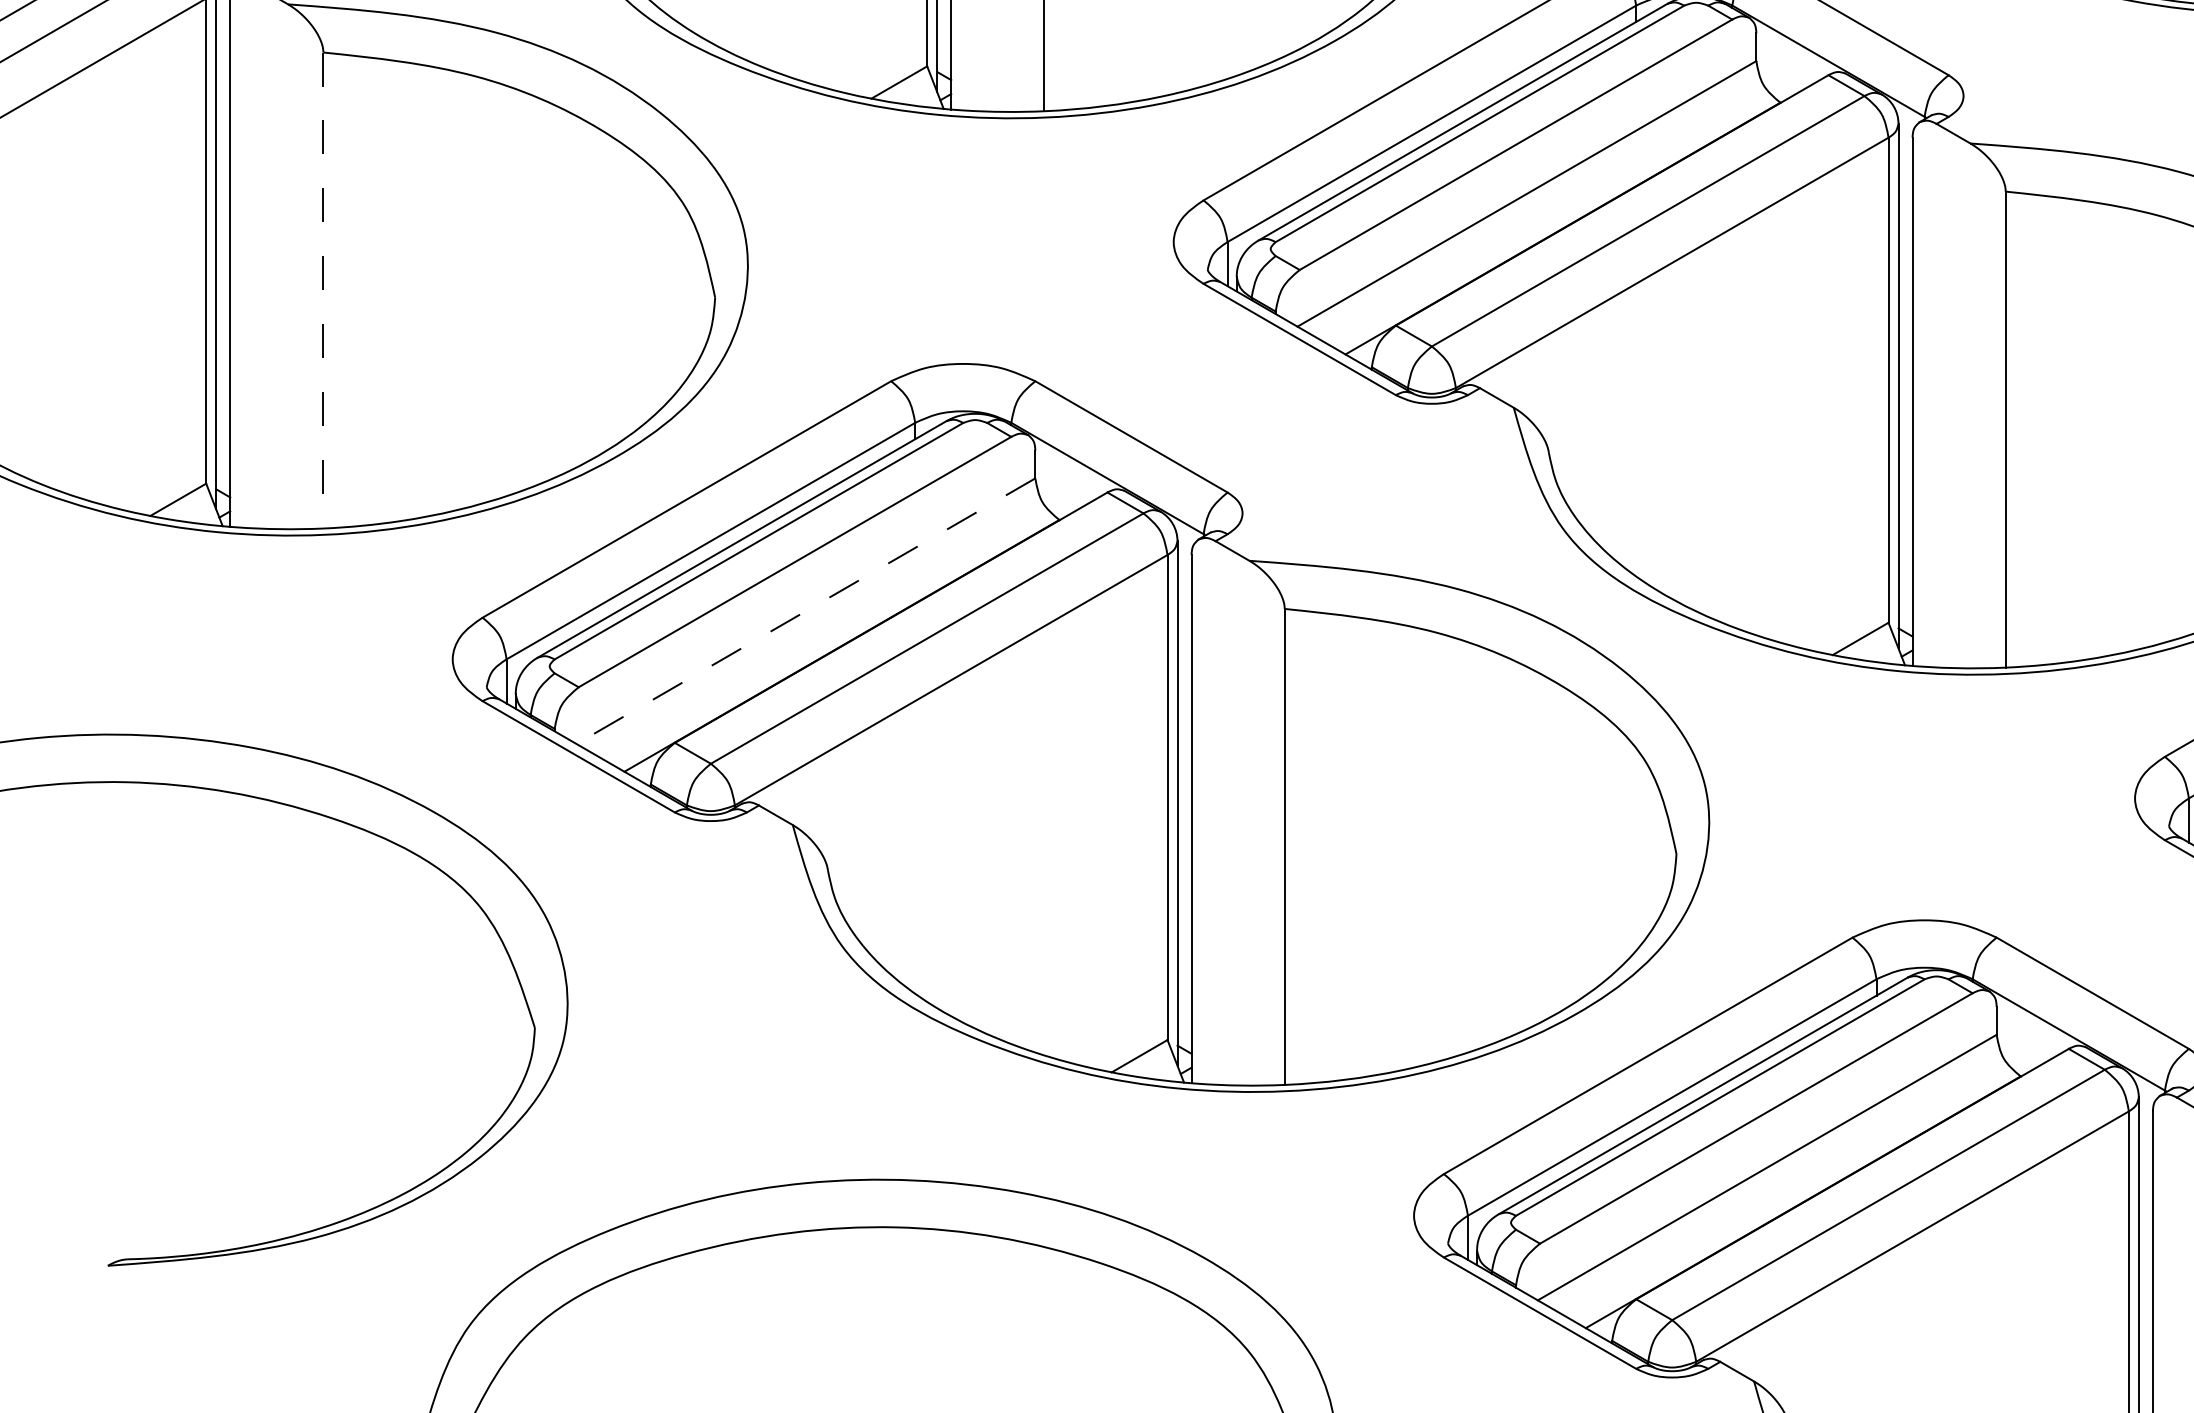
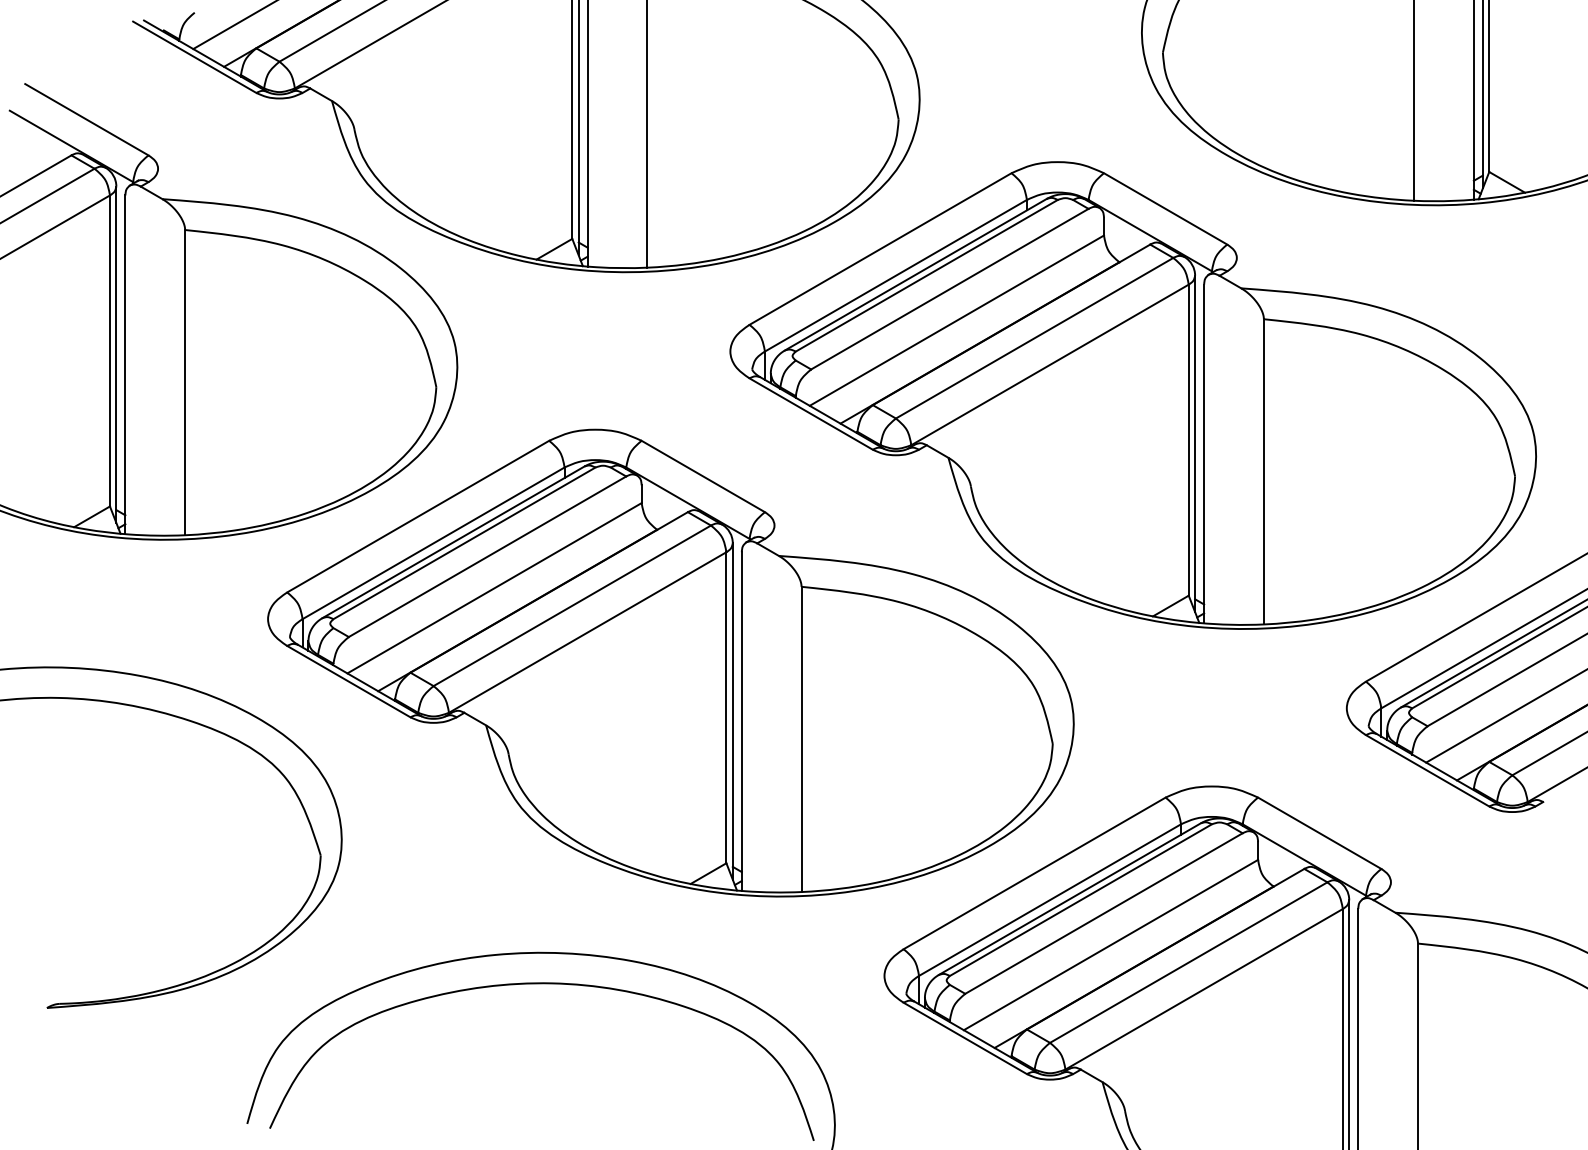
line: (323, 290) -> (185, 382), dashed -> solid
line: (805, 611) -> (494, 588), dashed -> solid

